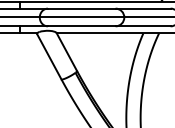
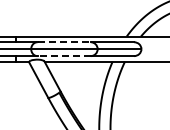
line: (82, 9) -> (64, 42), solid -> dashed
line: (82, 26) -> (64, 56), solid -> dashed

